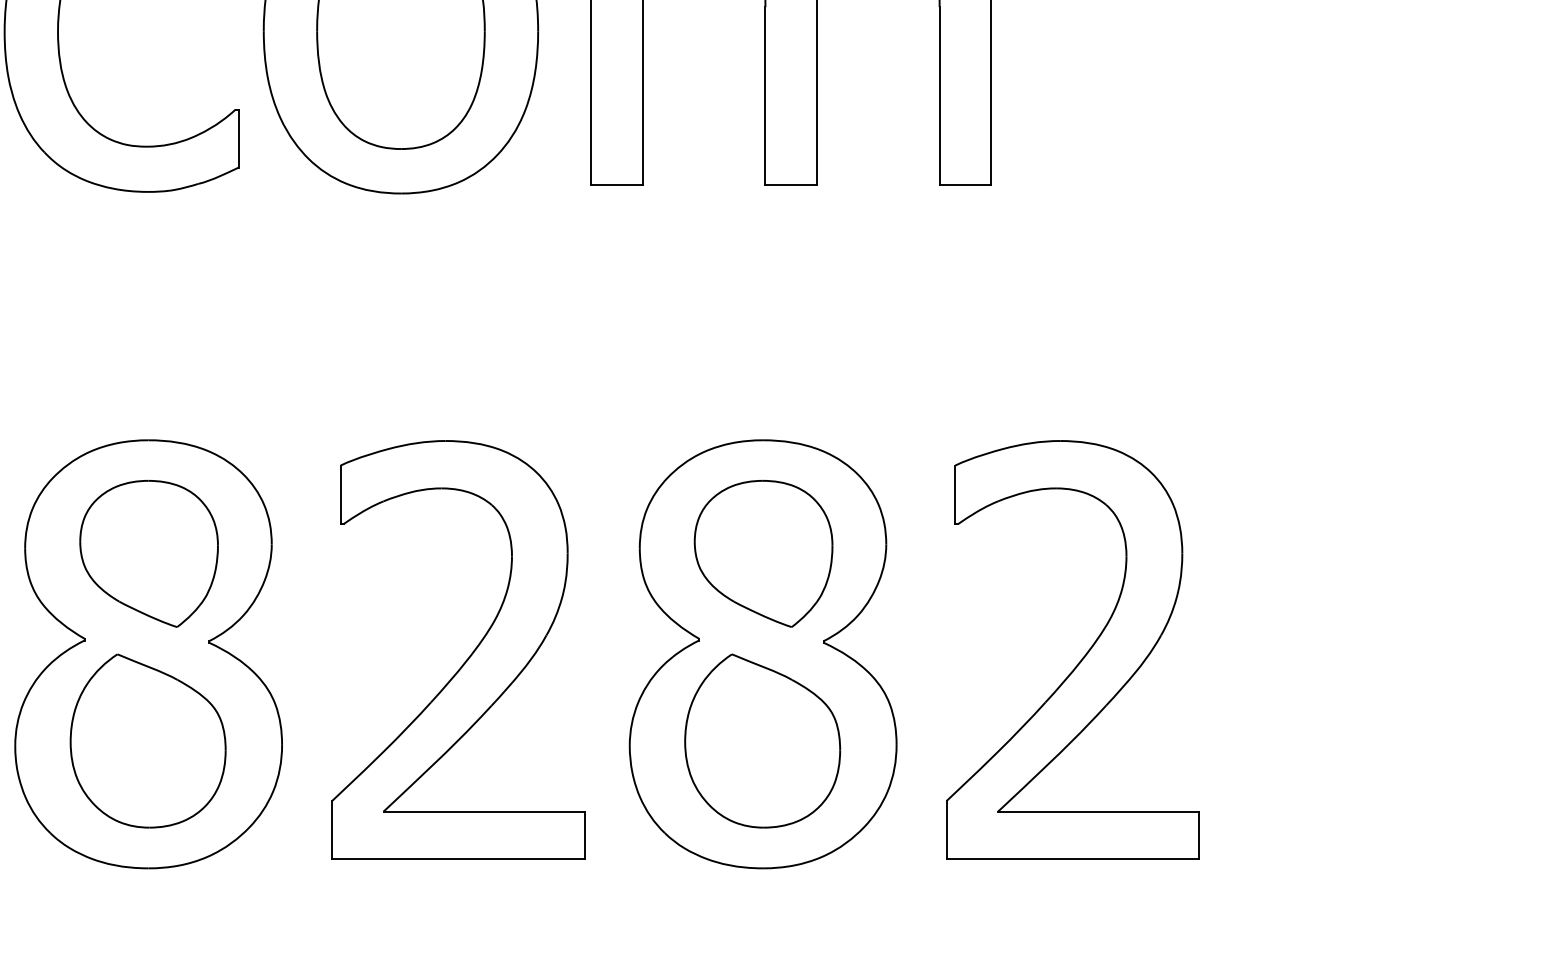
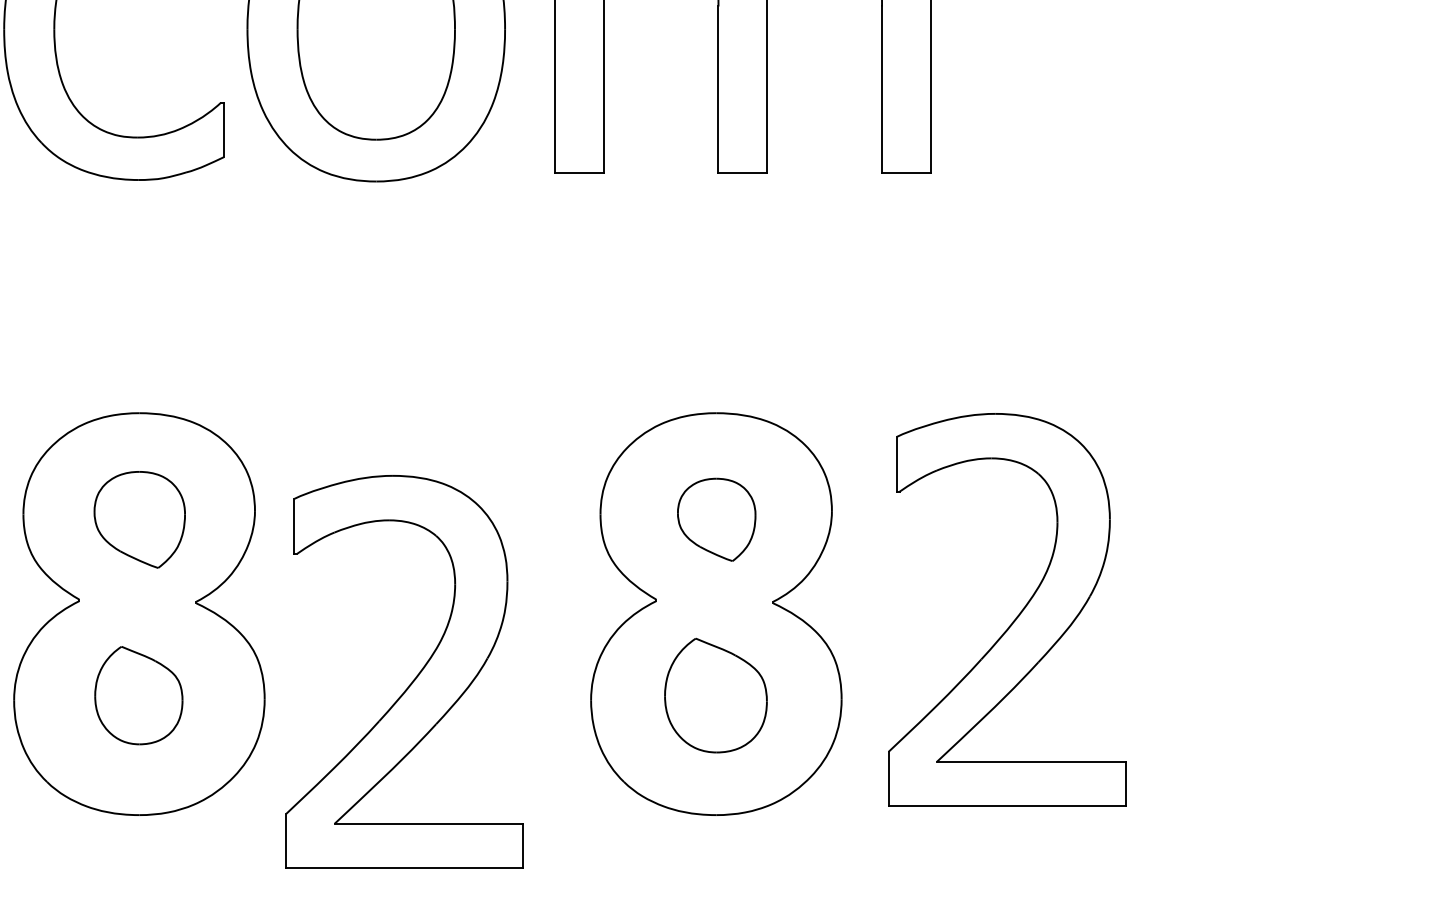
part: (148, 553) -> (139, 519), size x0.7
part: (763, 553) -> (716, 519), size x0.6
part: (469, 655) -> (415, 677), moved
part: (147, 740) -> (138, 695), size x0.6
part: (762, 740) -> (715, 695), size x0.7

